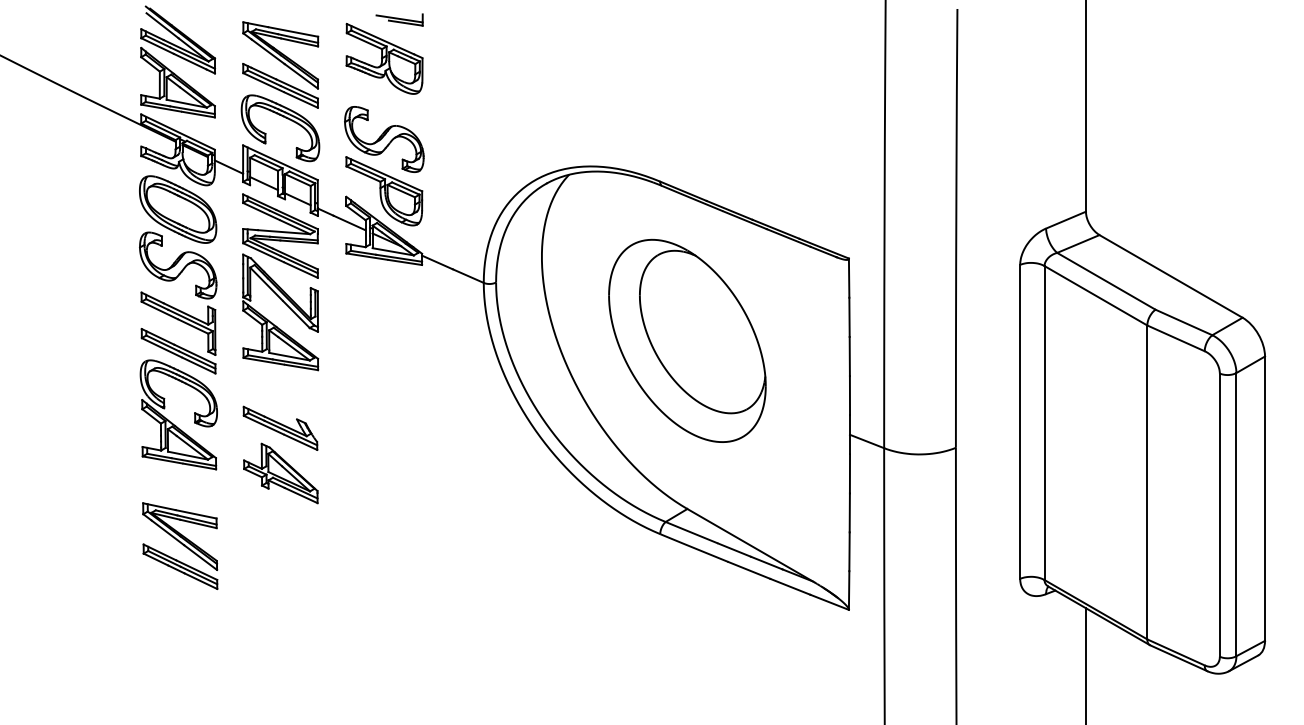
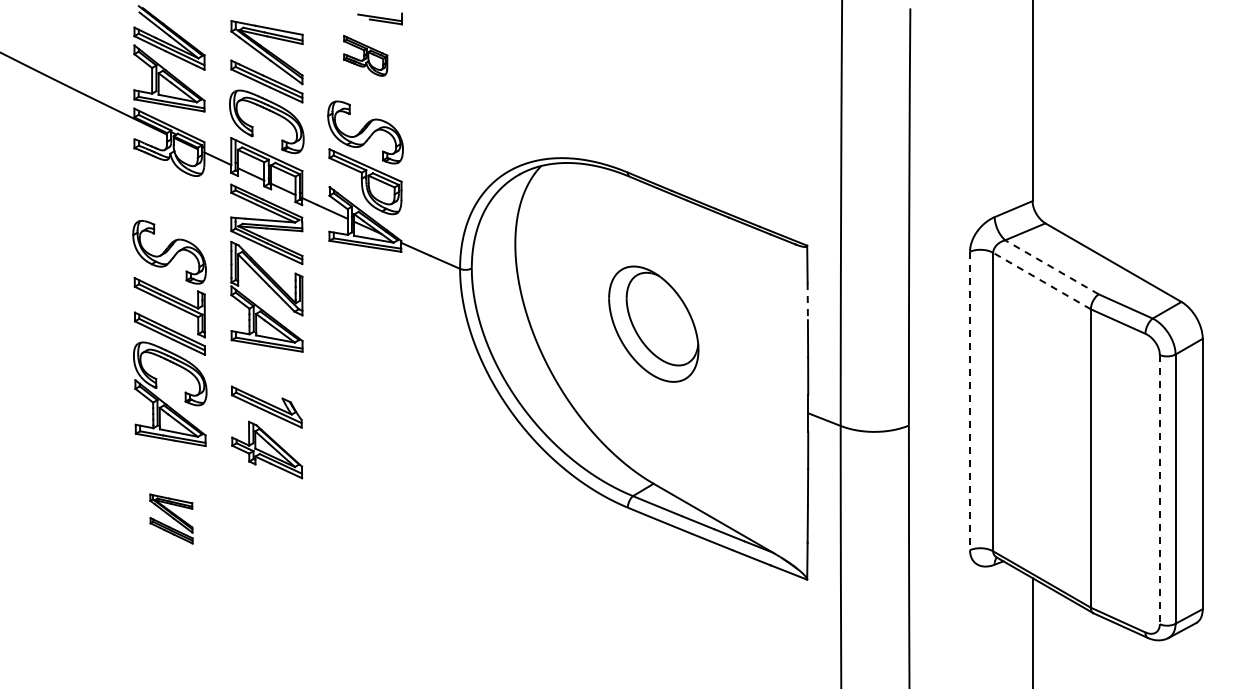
part: (384, 58) -> (365, 55), size x0.6
part: (178, 208) -> (169, 198), removed
line: (1105, 281) -> (1051, 267), solid -> dashed
line: (1095, 295) -> (1041, 280), solid -> dashed
line: (849, 317) -> (807, 301), solid -> dashed
part: (687, 341) -> (653, 324), size x0.6
line: (1020, 422) -> (970, 401), solid -> dashed
line: (1219, 515) -> (1159, 489), solid -> dashed
part: (180, 545) -> (171, 518), size x0.6

